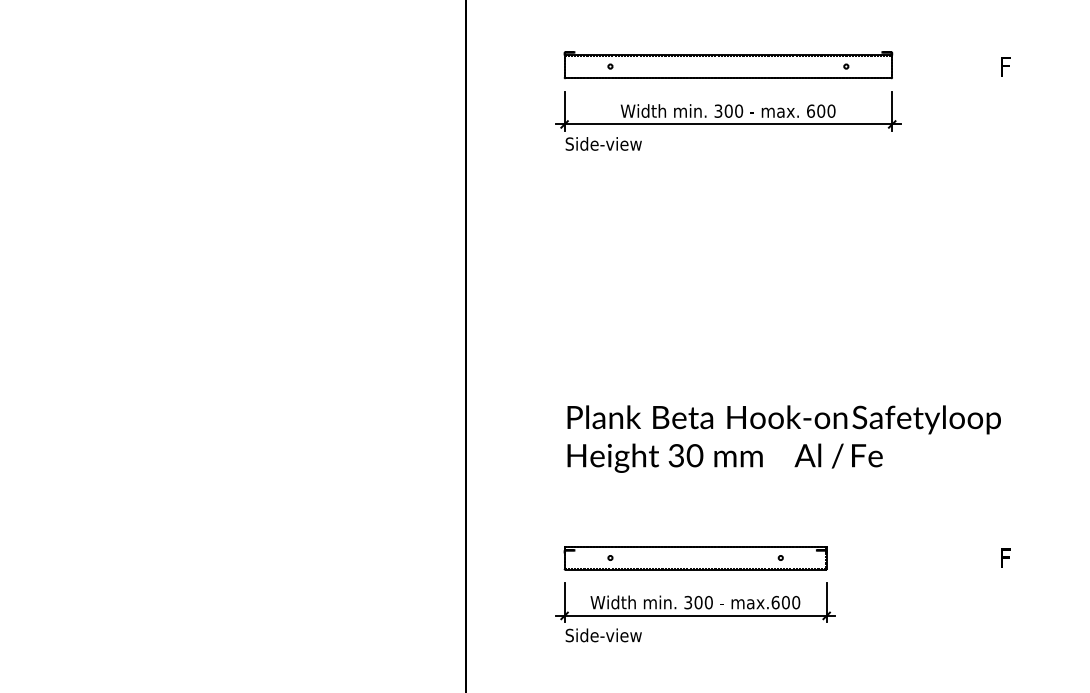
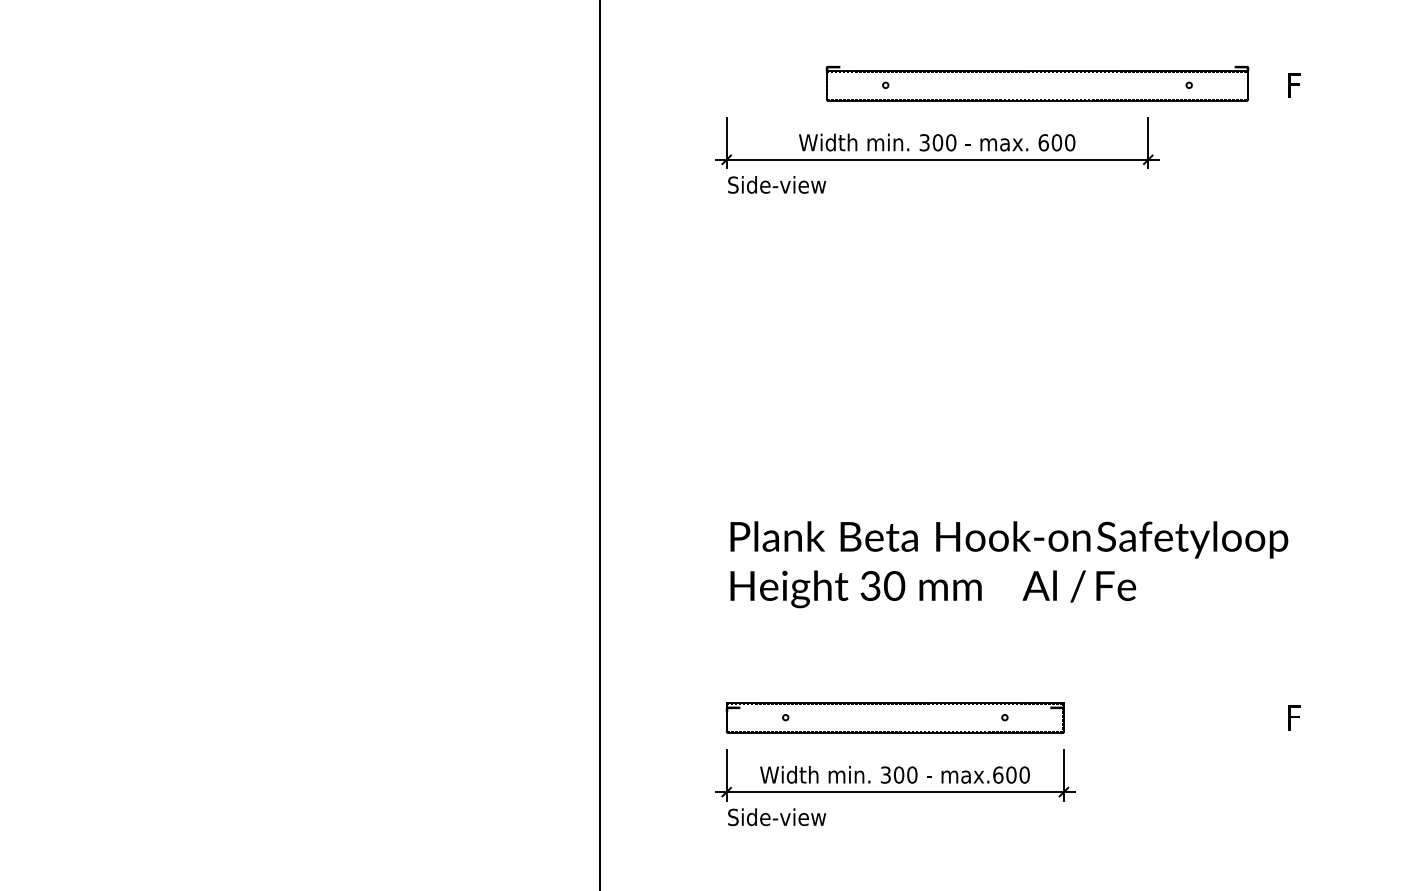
part: (728, 65) -> (1037, 83), moved

